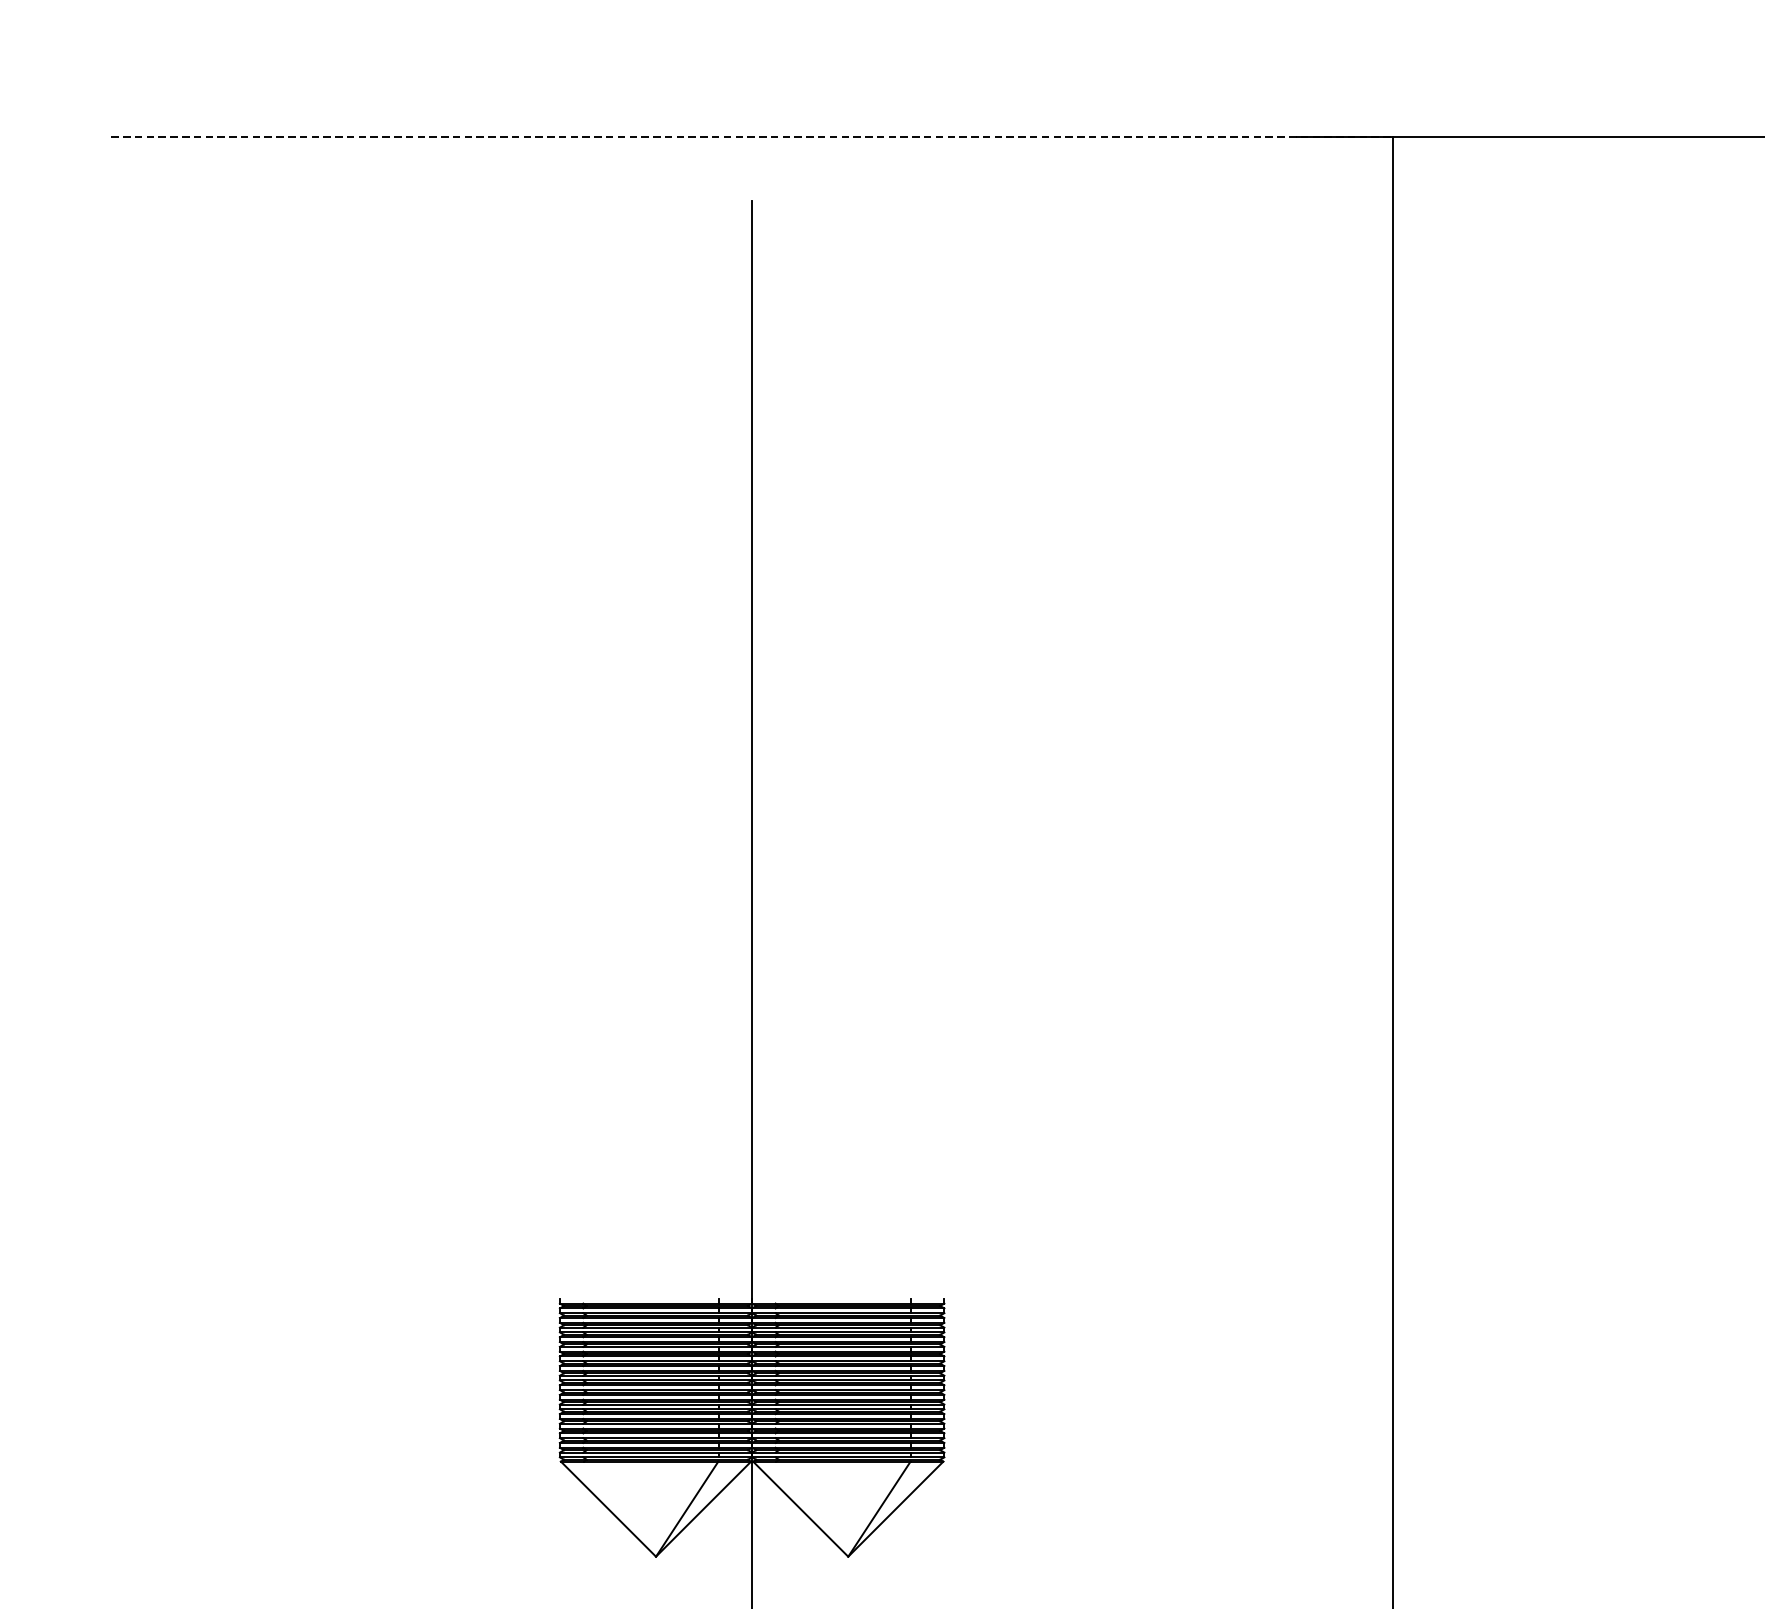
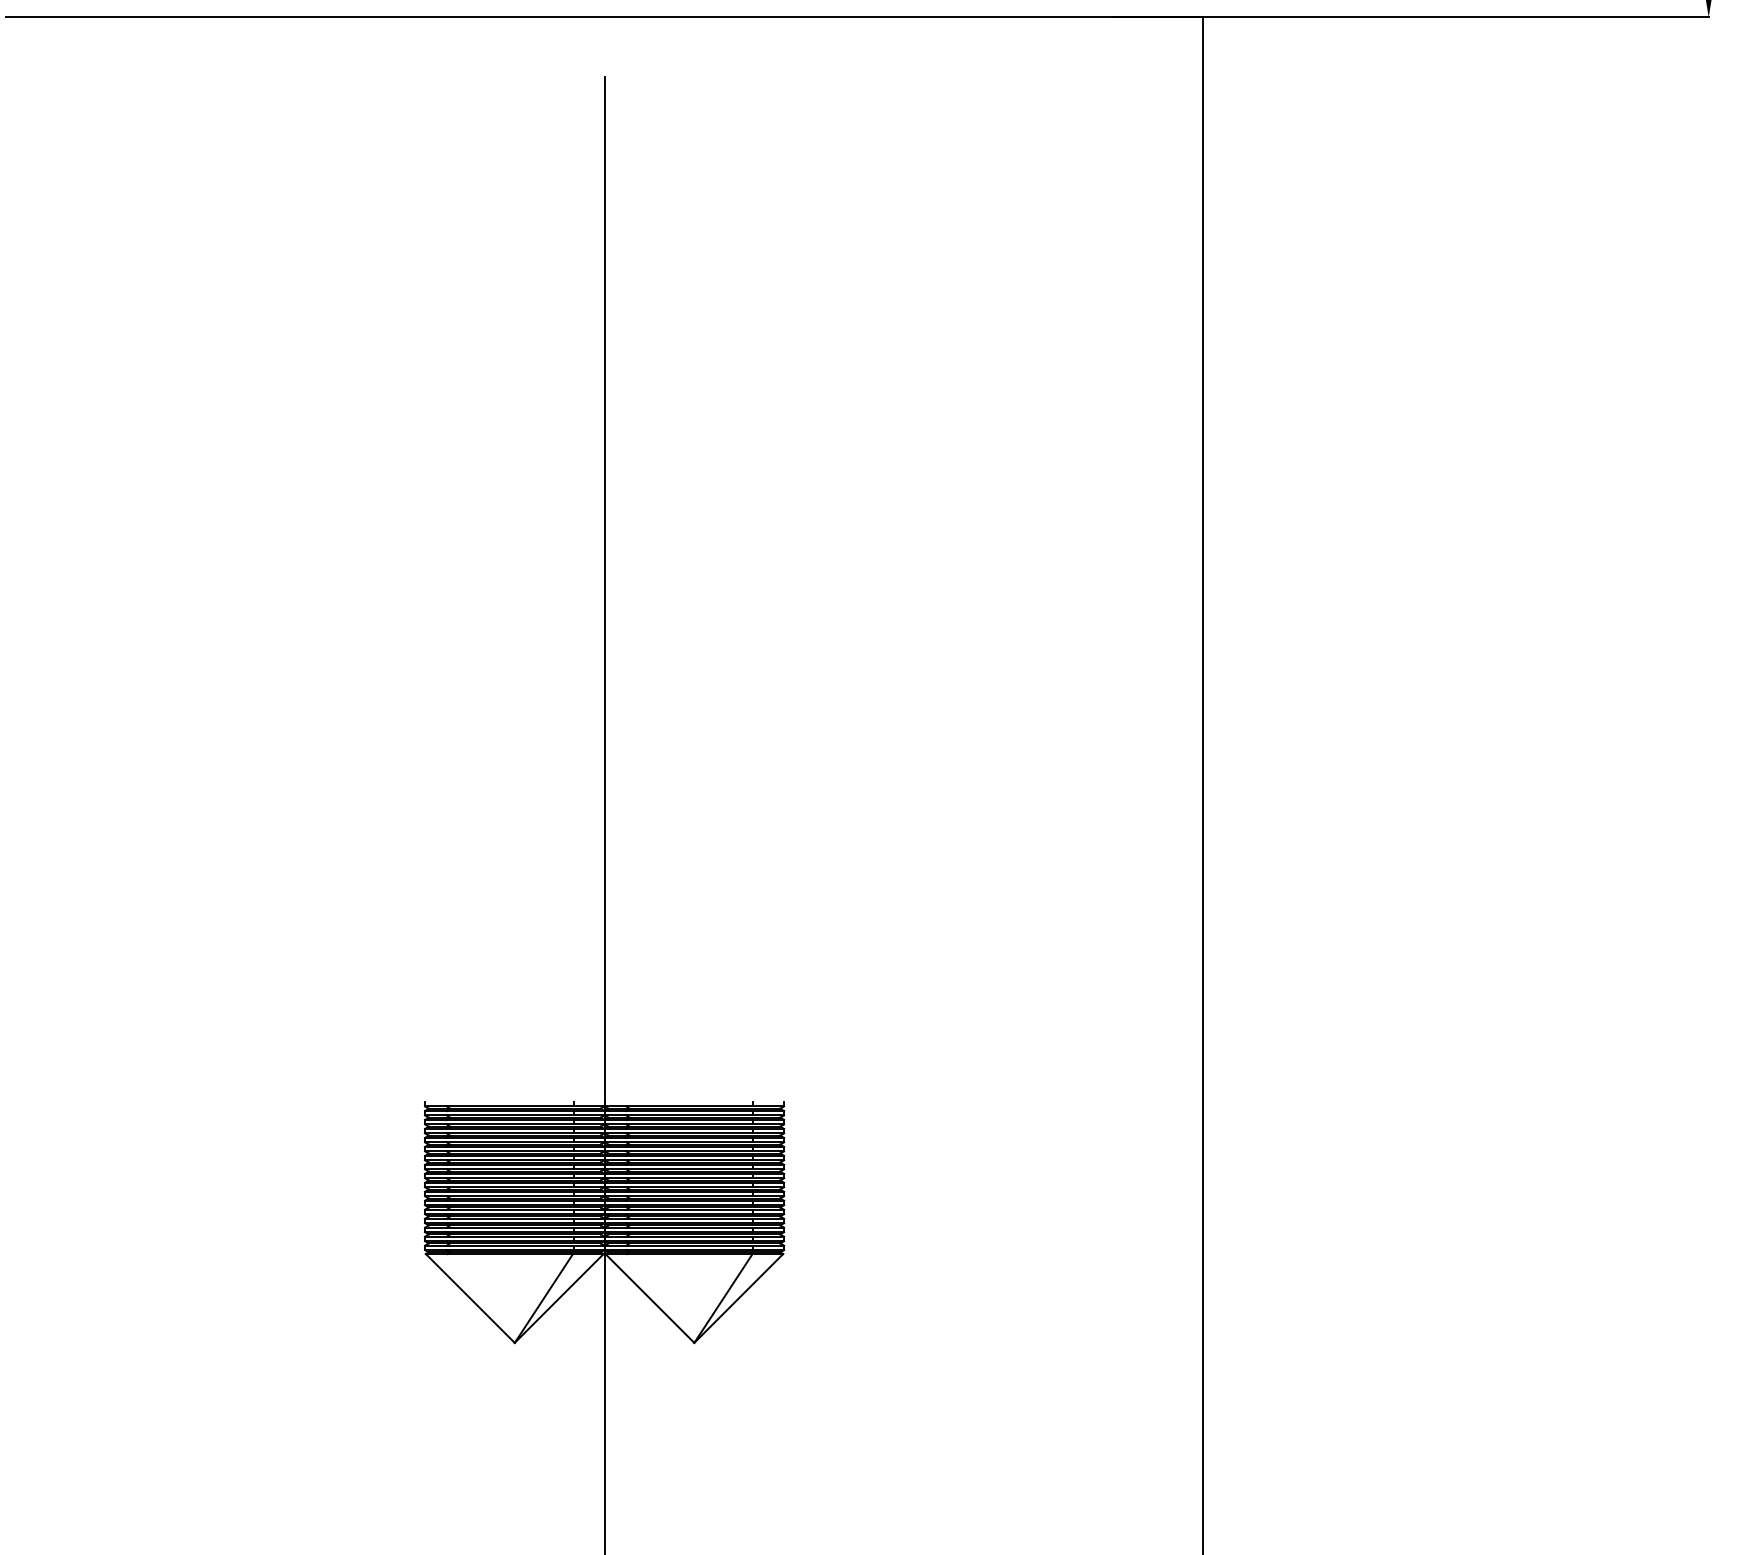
line: (752, 137) -> (604, 17), dashed -> solid

